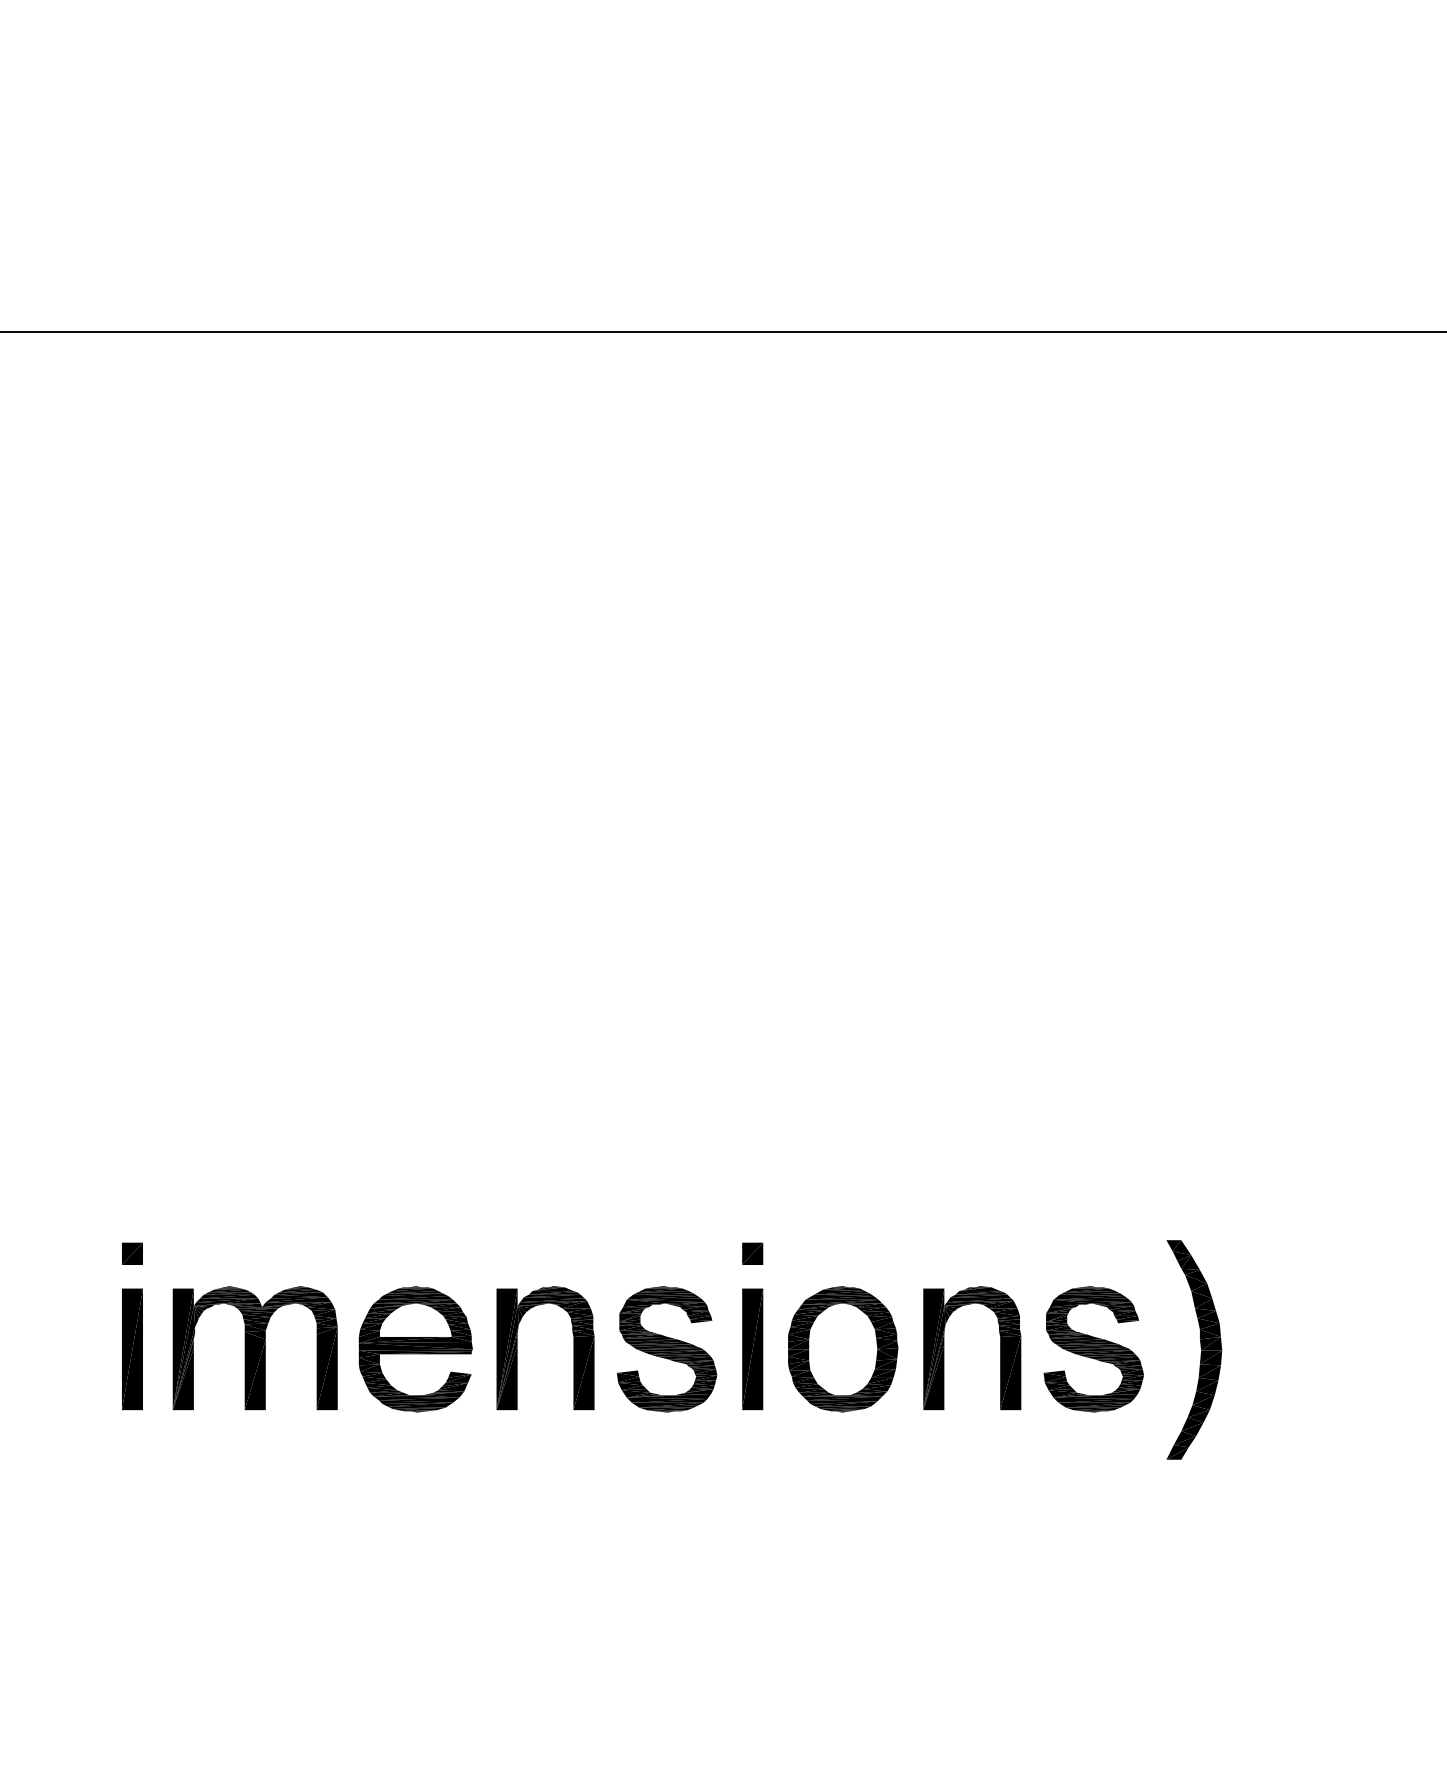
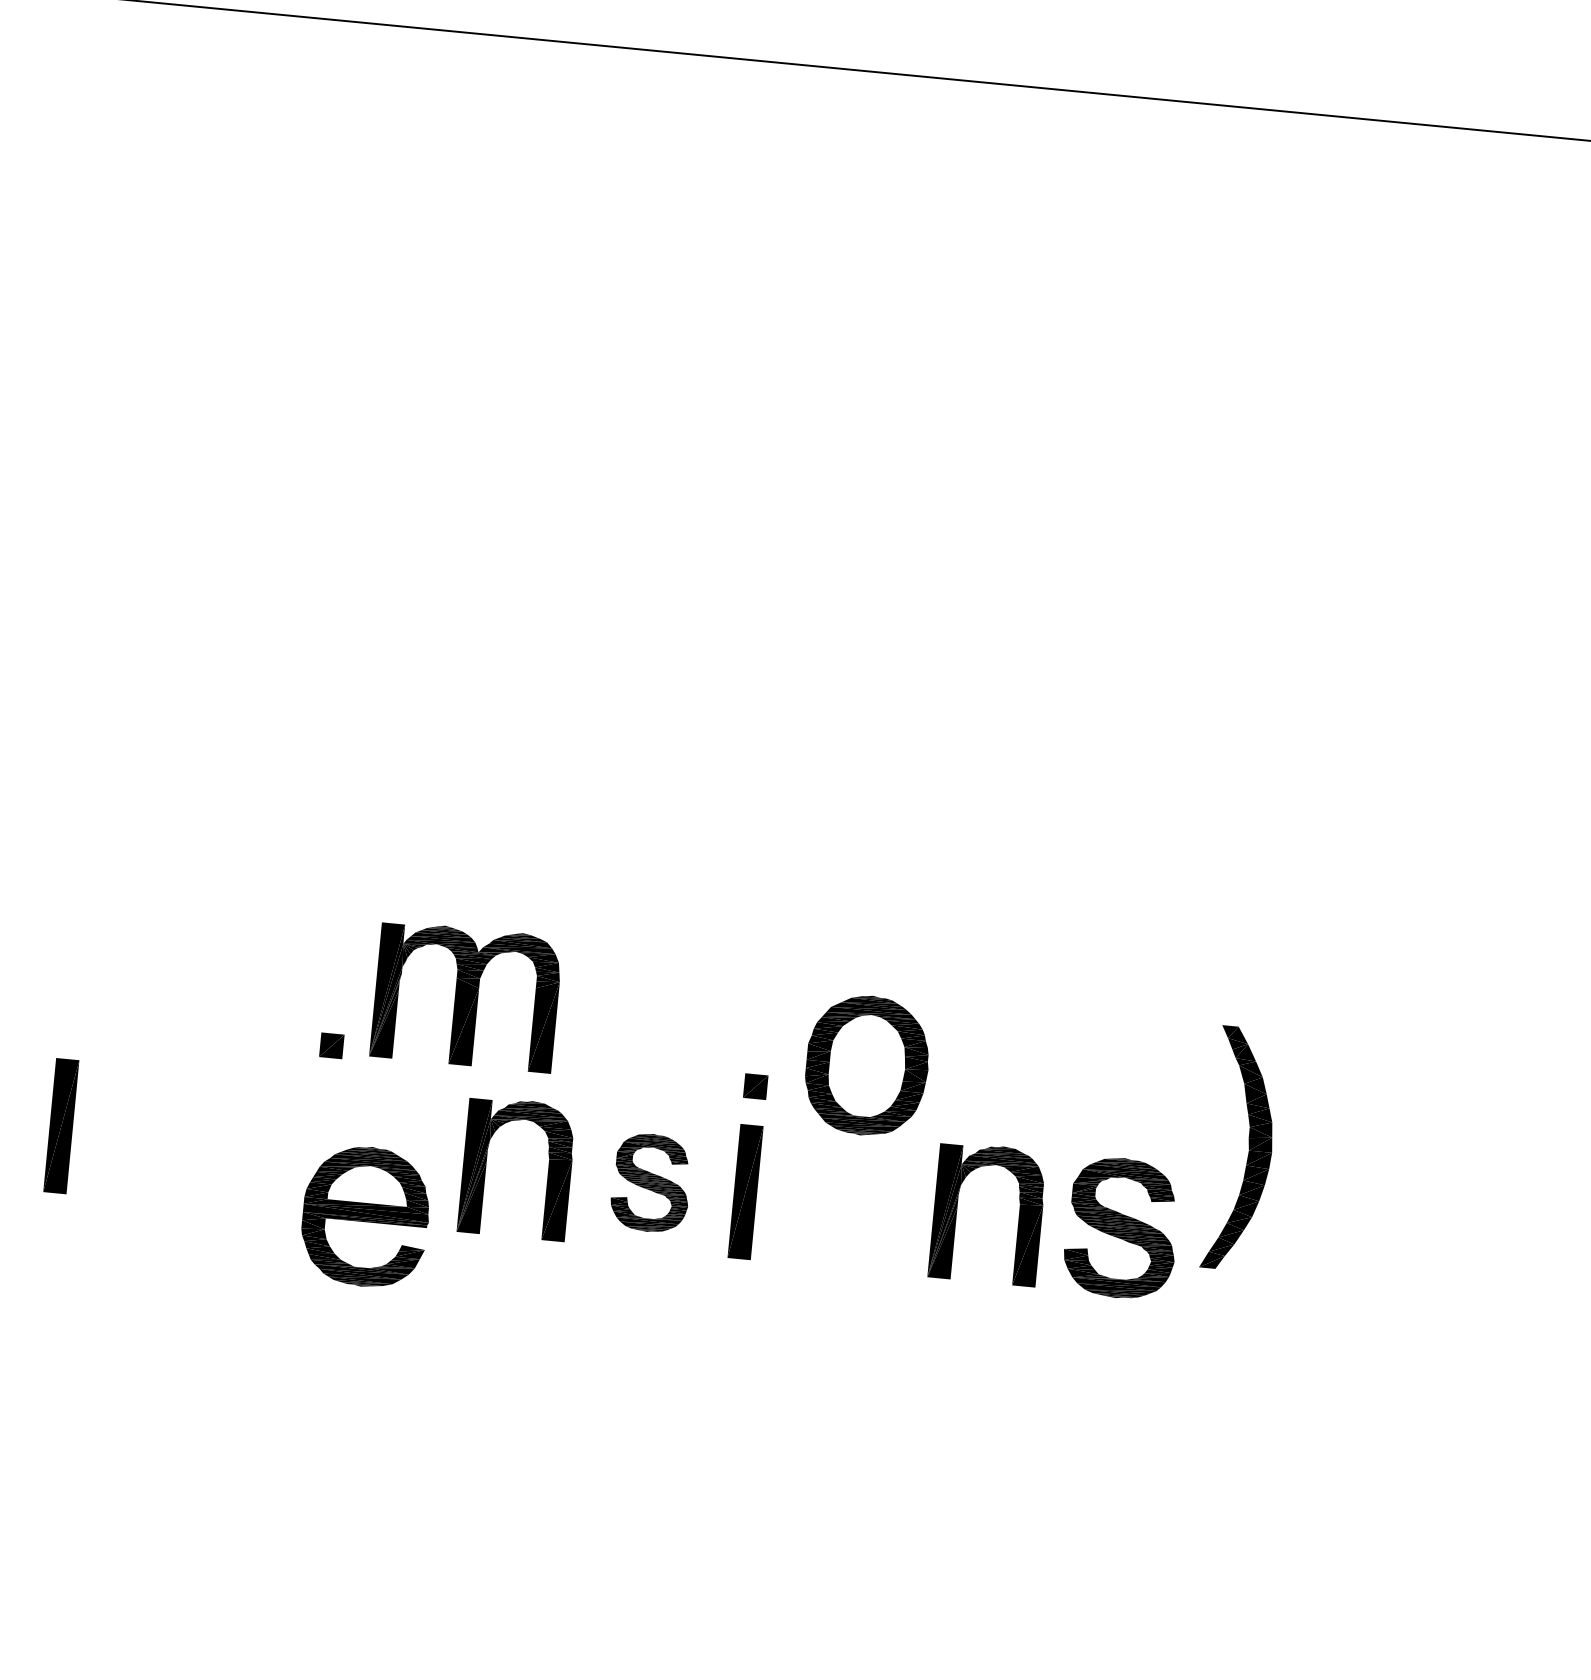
part: (132, 1253) -> (331, 1045), moved
part: (1200, 1347) -> (1248, 1147), moved
part: (254, 1348) -> (465, 997), moved
part: (415, 1349) -> (365, 1216), moved
part: (667, 1349) -> (651, 1183), size x0.7
part: (843, 1349) -> (867, 1065), moved

